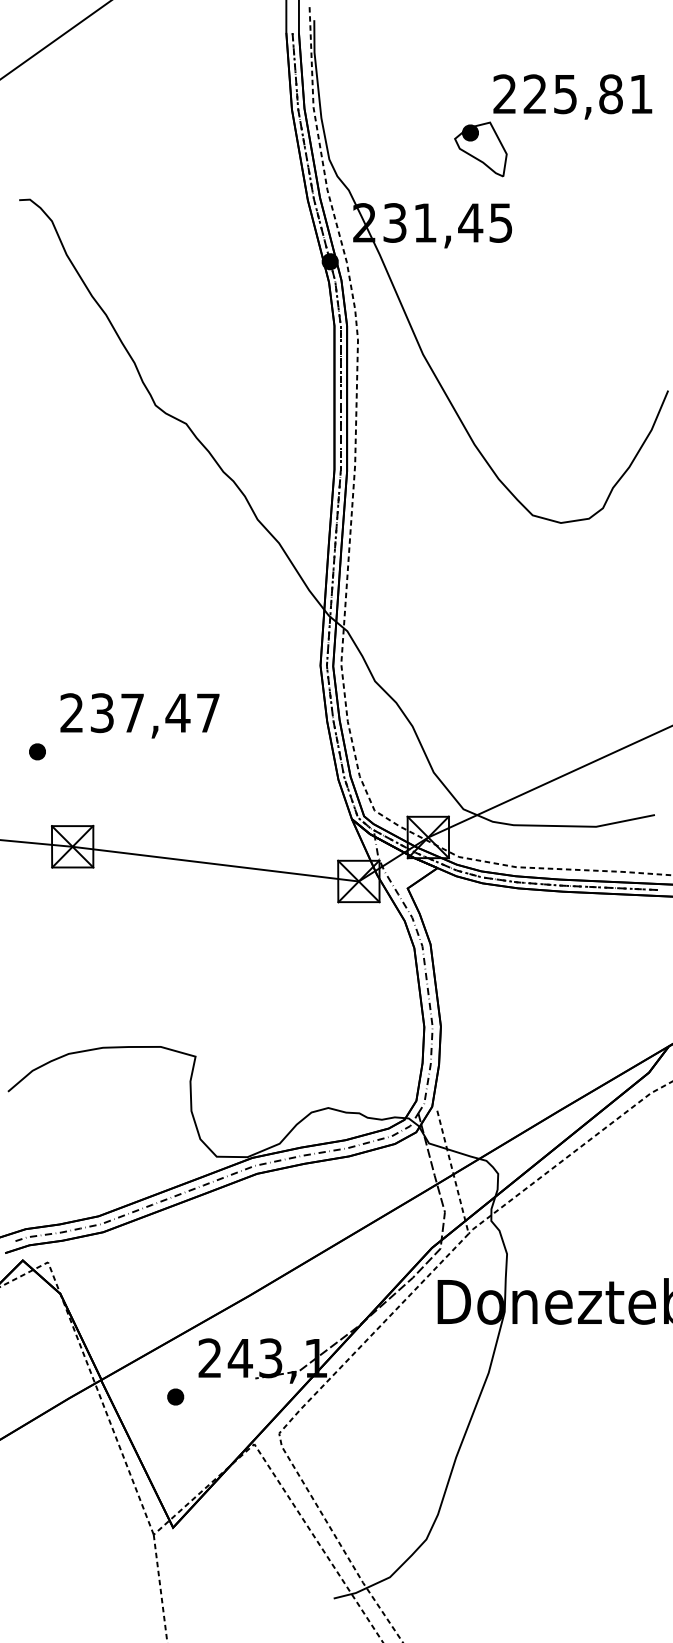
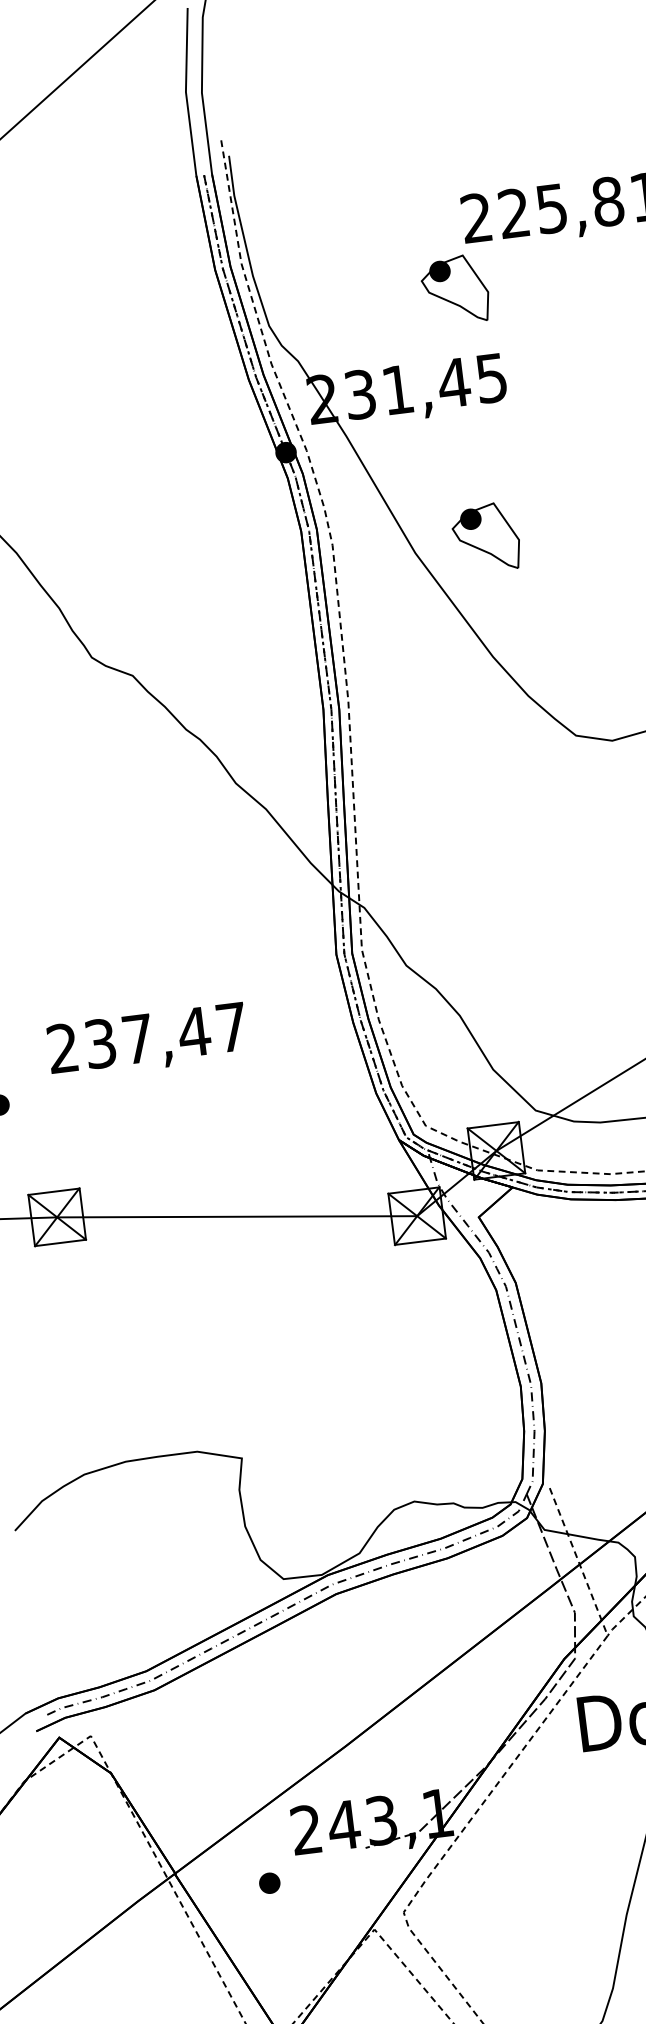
part: (480, 349) -> (485, 538), added
text: (139, 715) -> (147, 1040), moved

